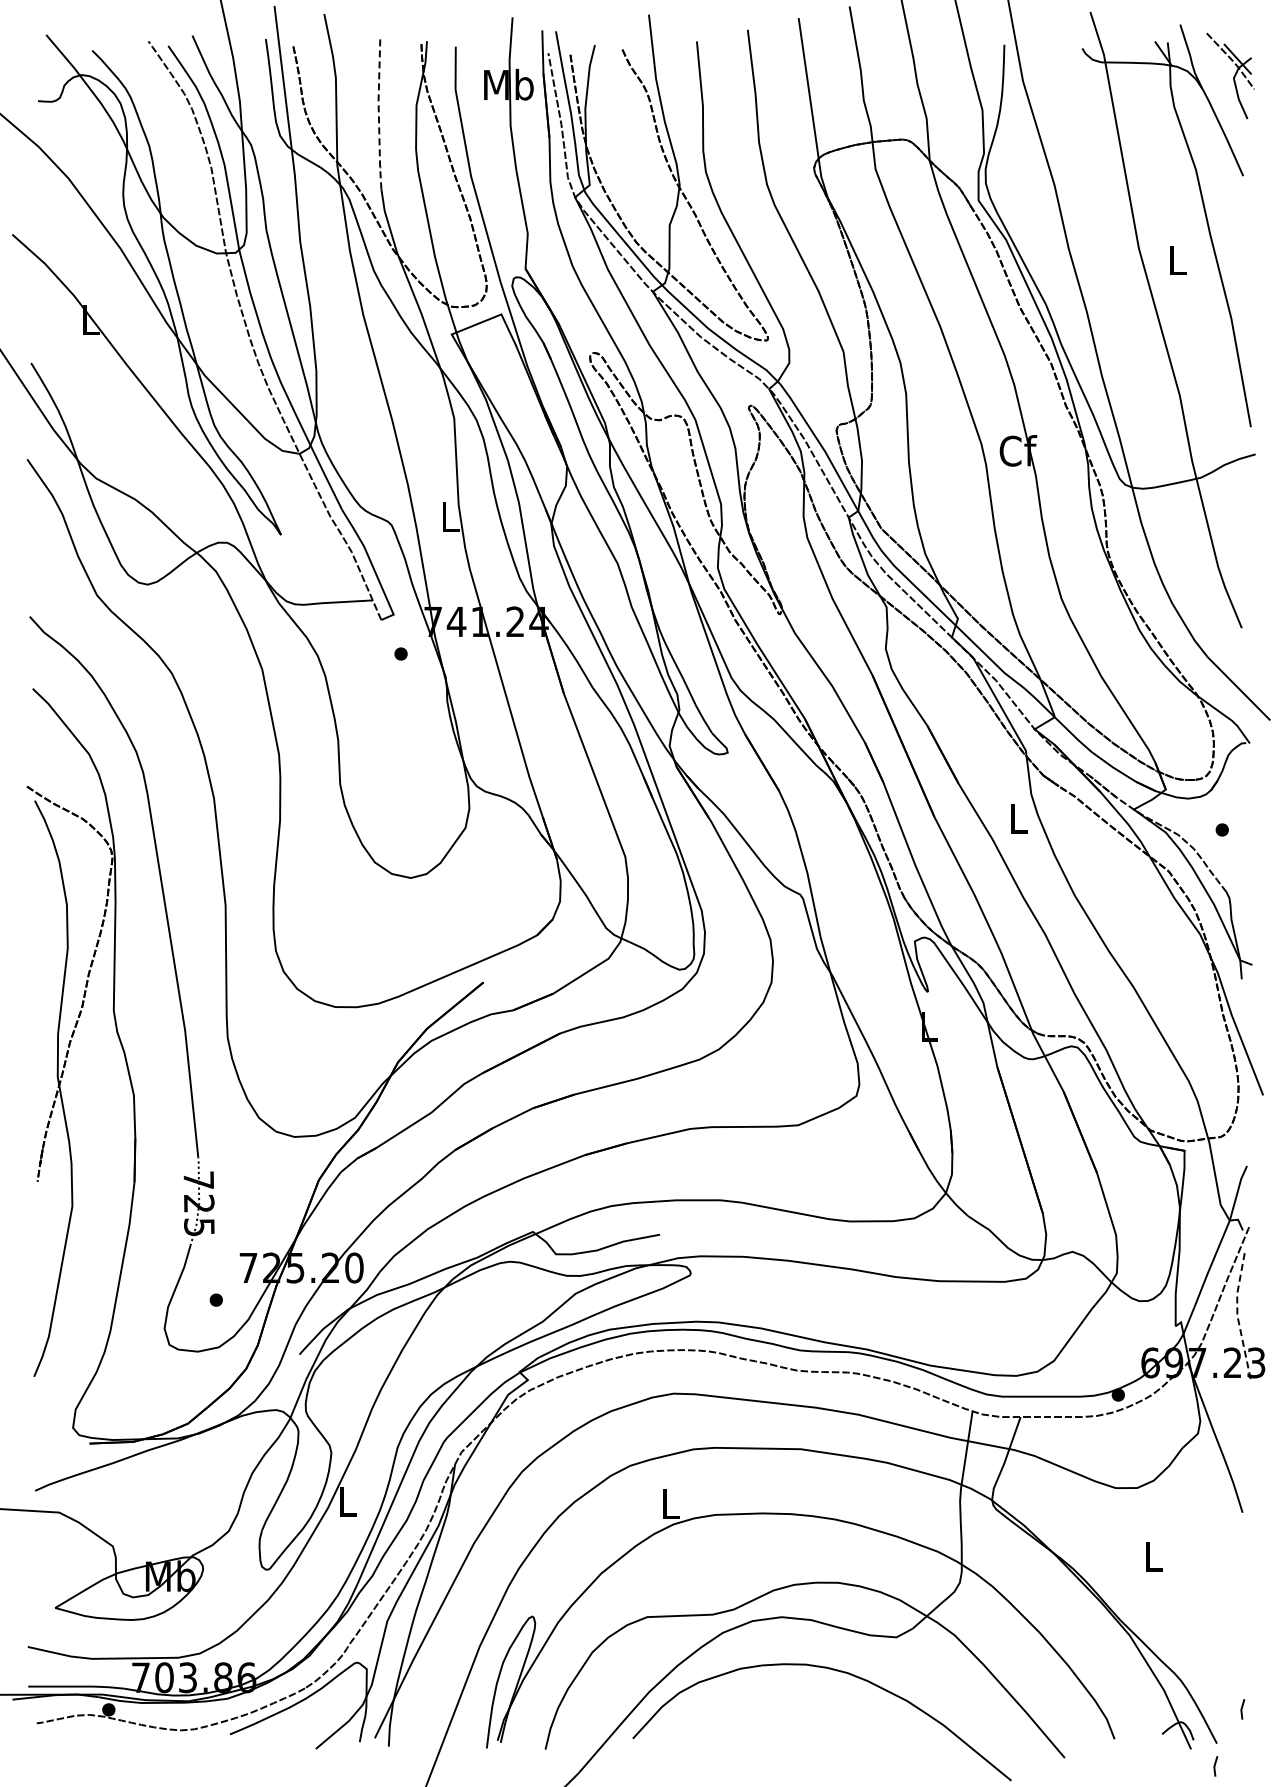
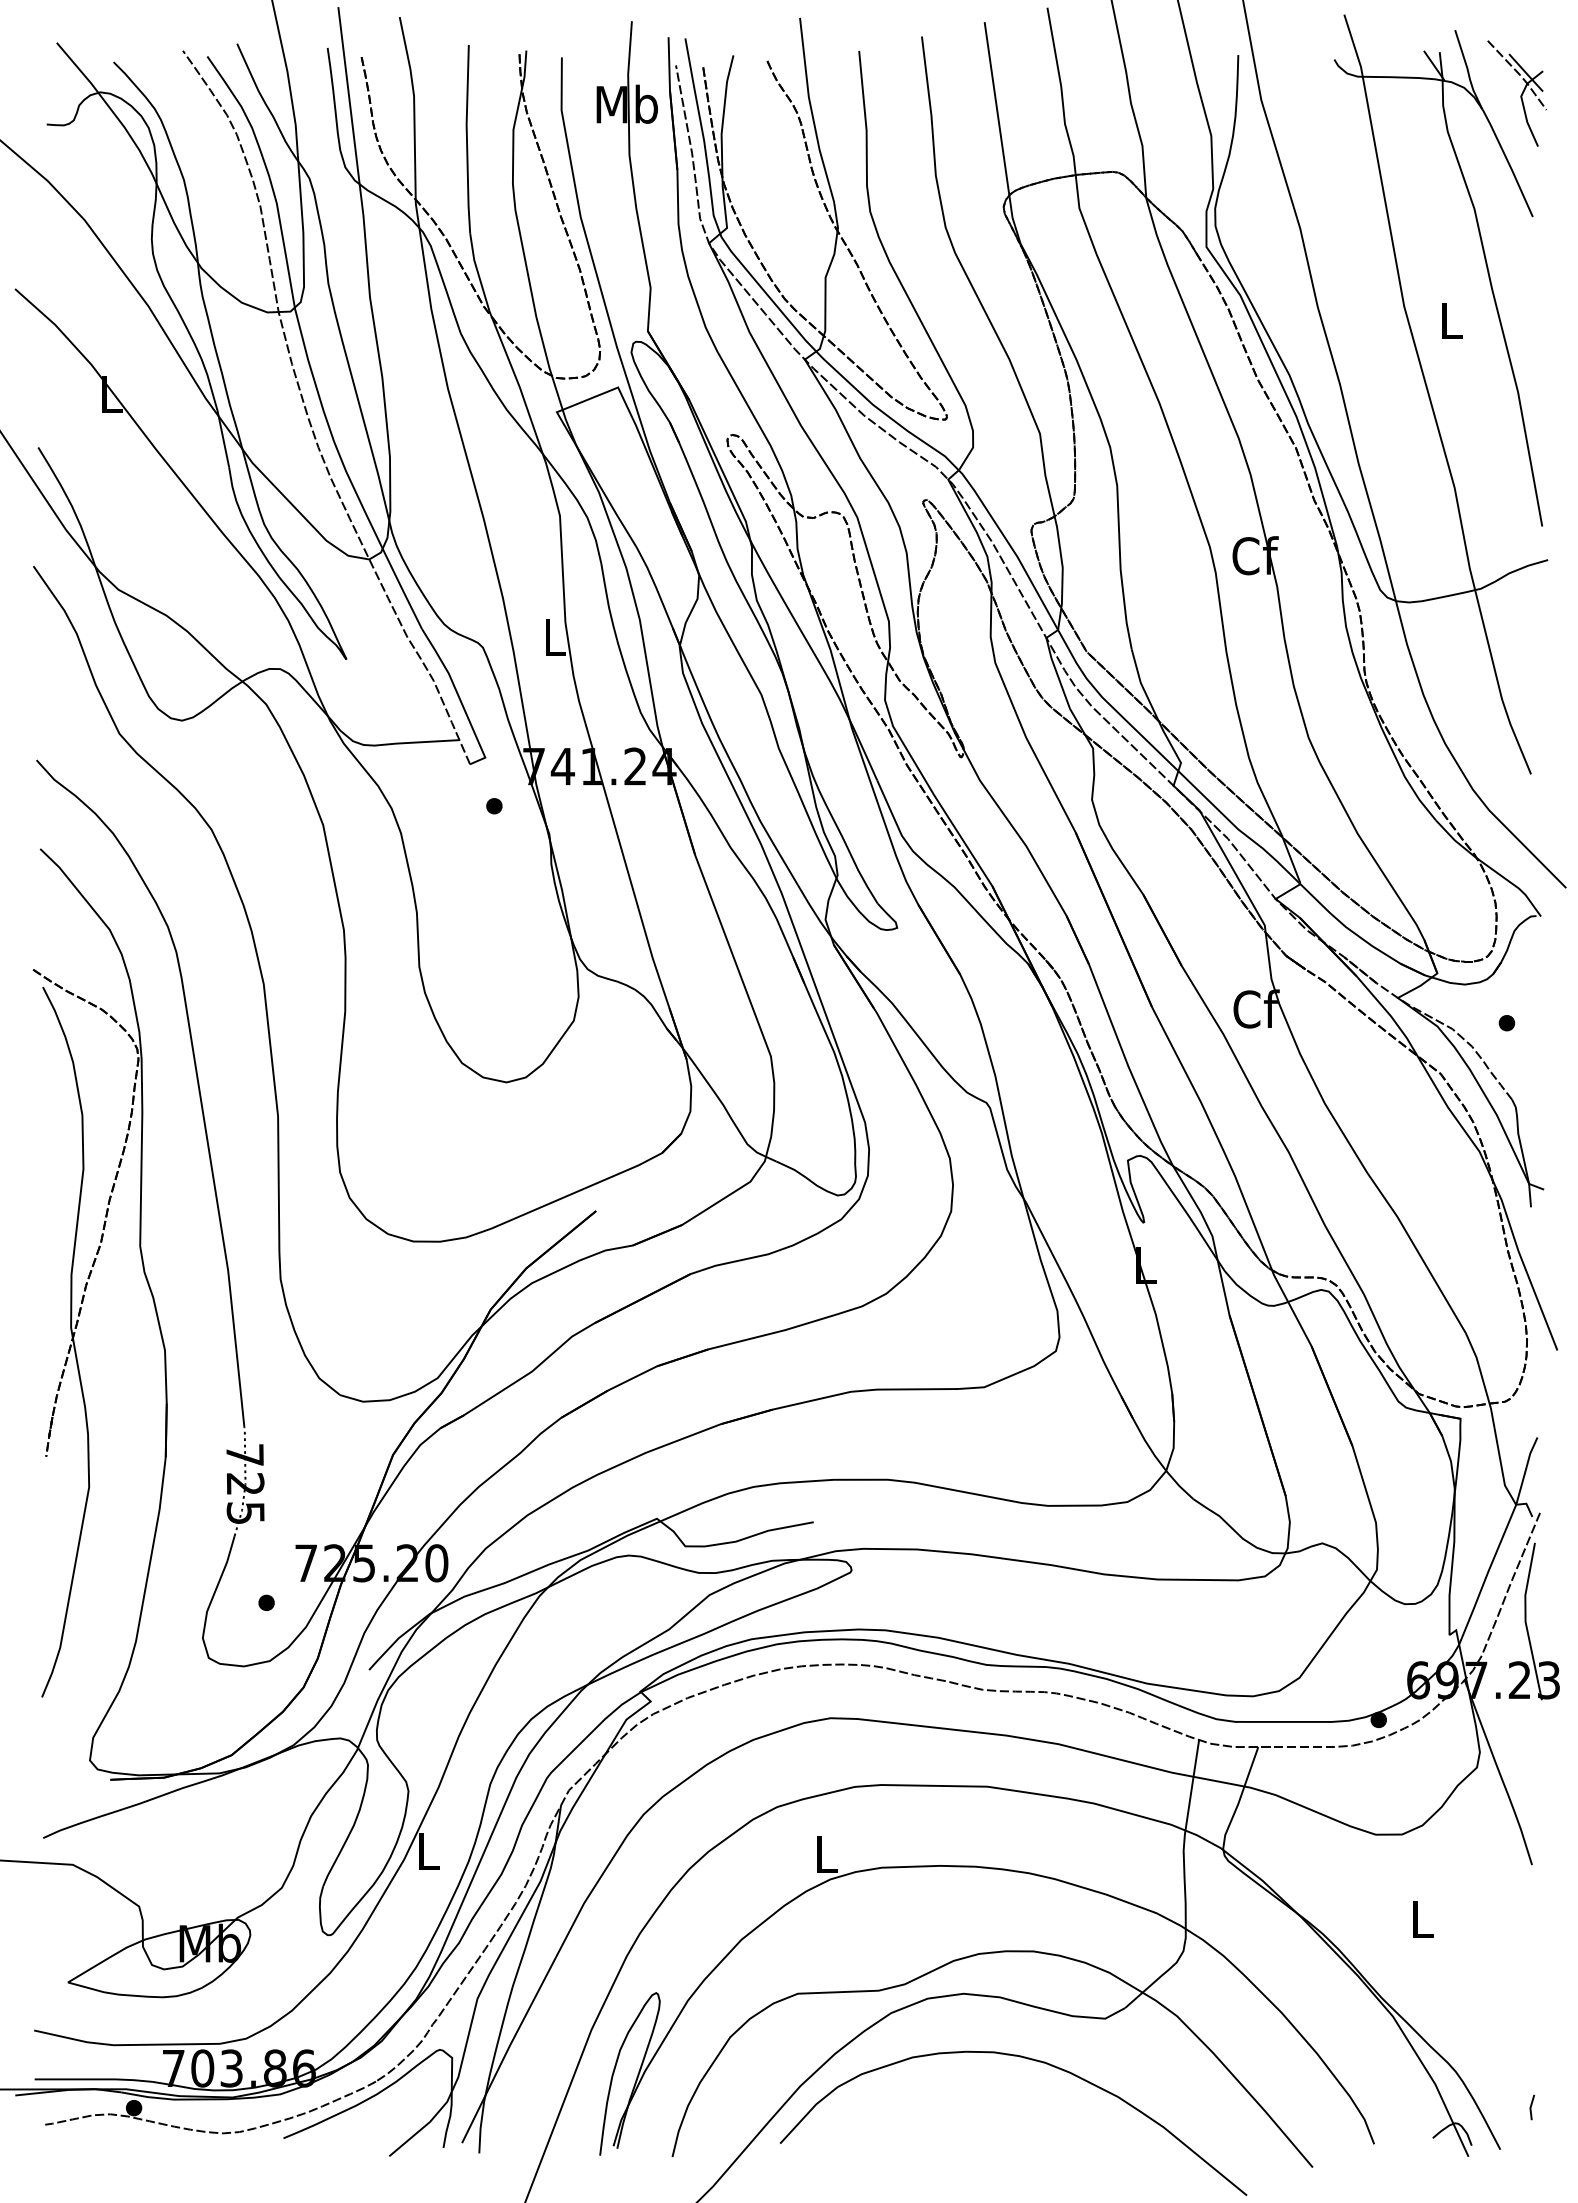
line: (378, 113) -> (466, 139), dashed -> solid
text: (1018, 818) -> (1255, 1009), L -> Cf
line: (1237, 1314) -> (1525, 1620), dashed -> solid
line: (1215, 1766) -> (1498, 2177), removed

